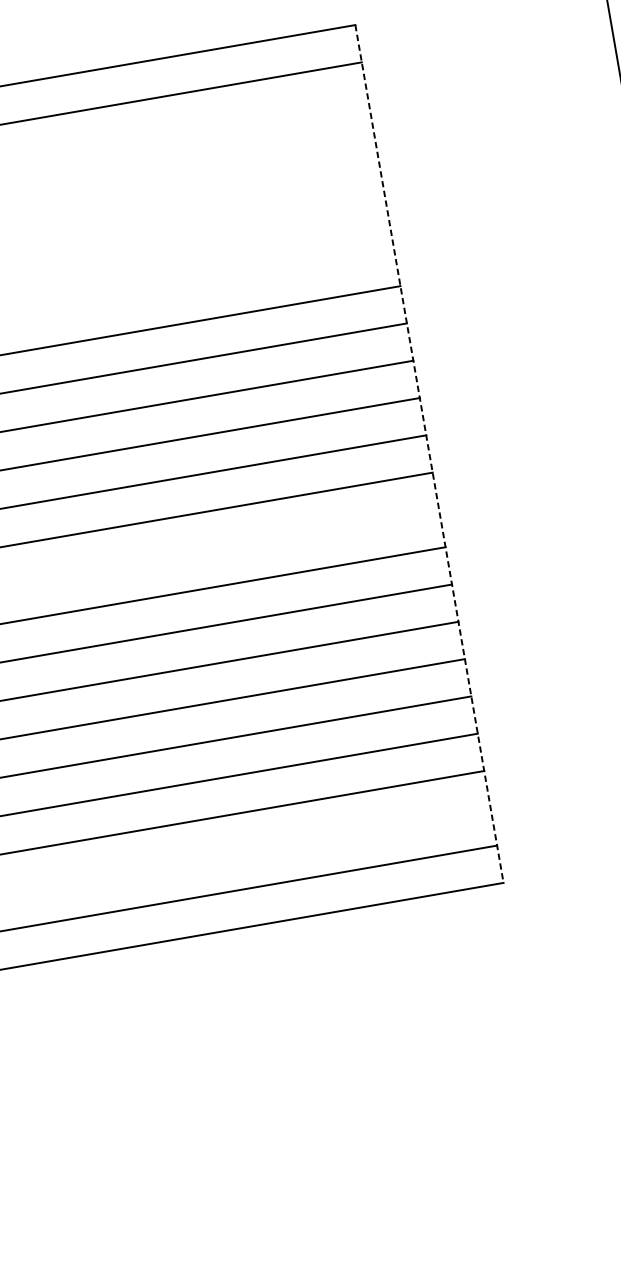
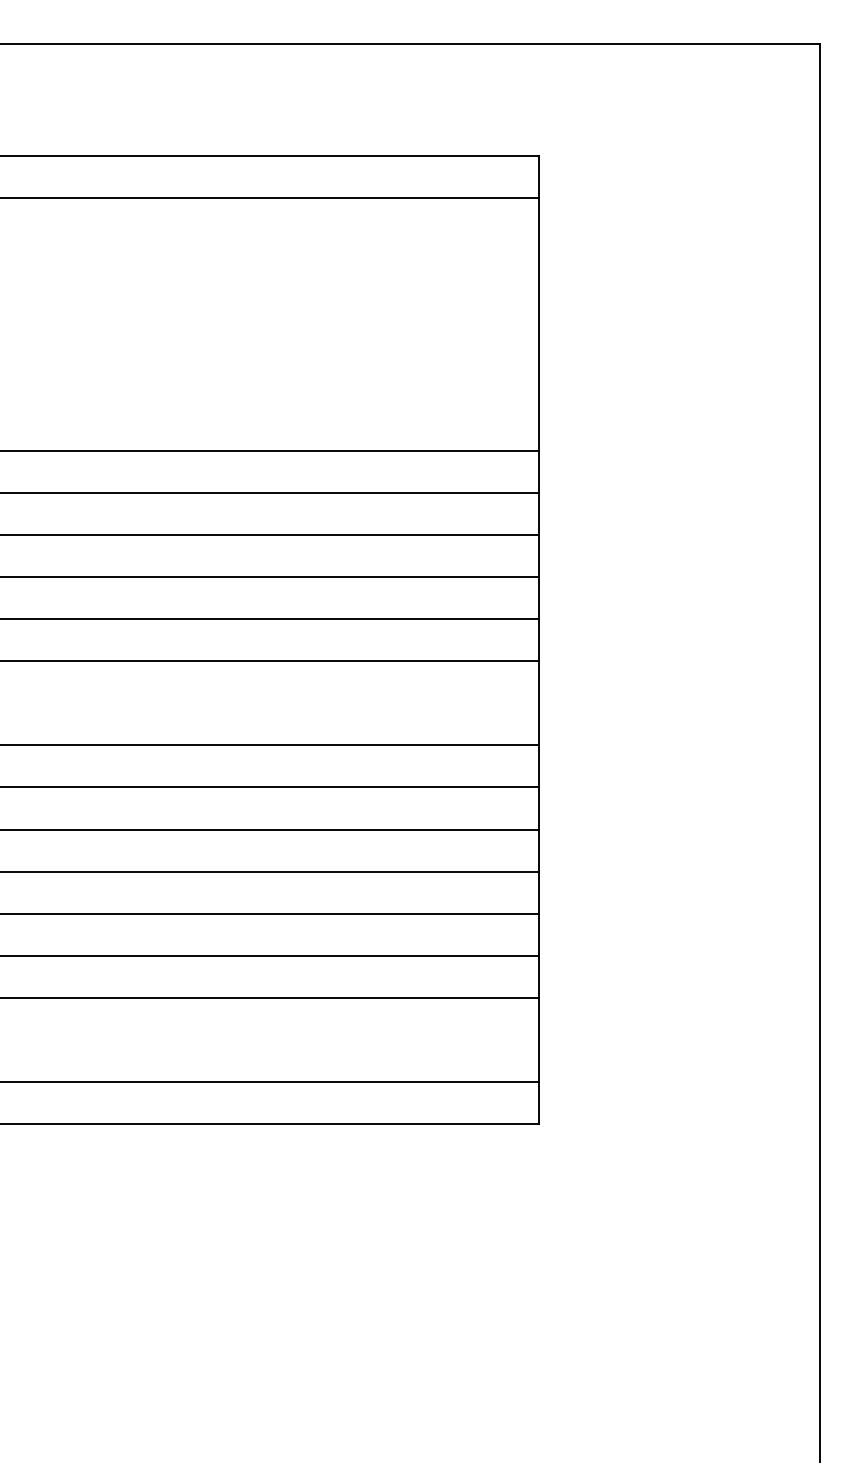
line: (429, 454) -> (538, 640), dashed -> solid

